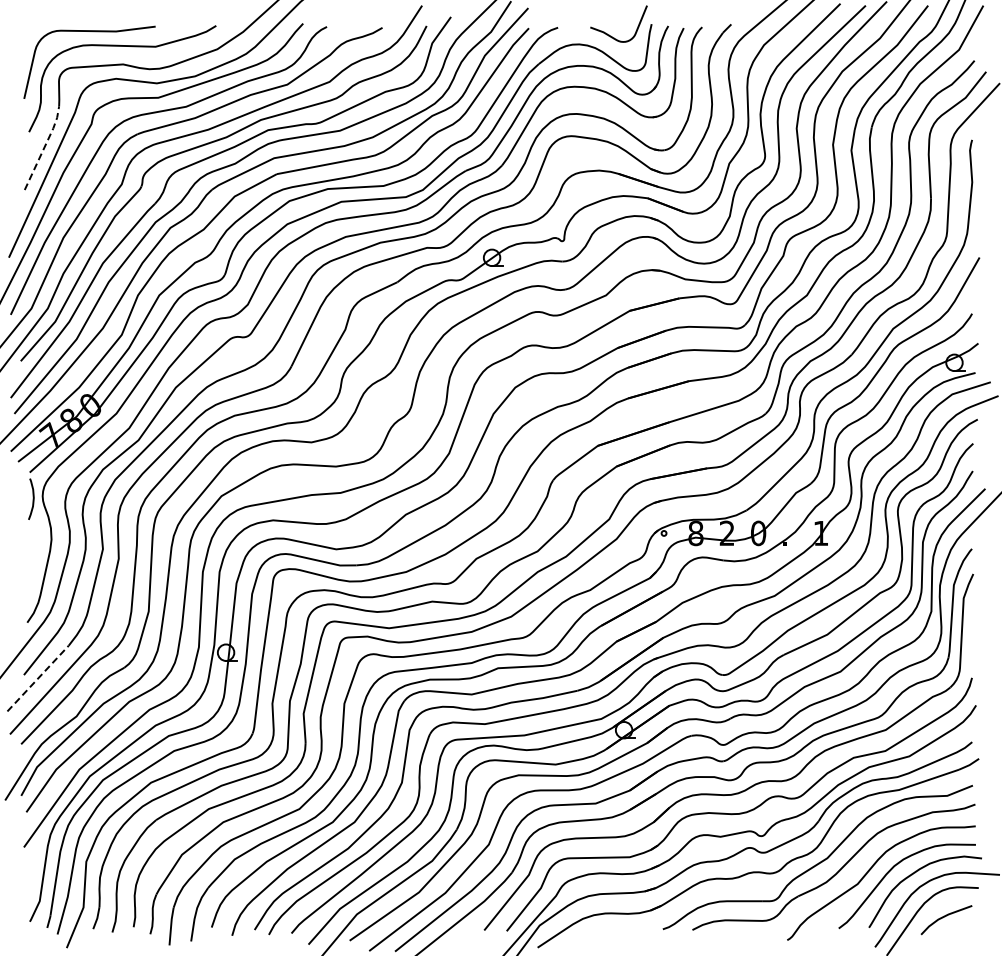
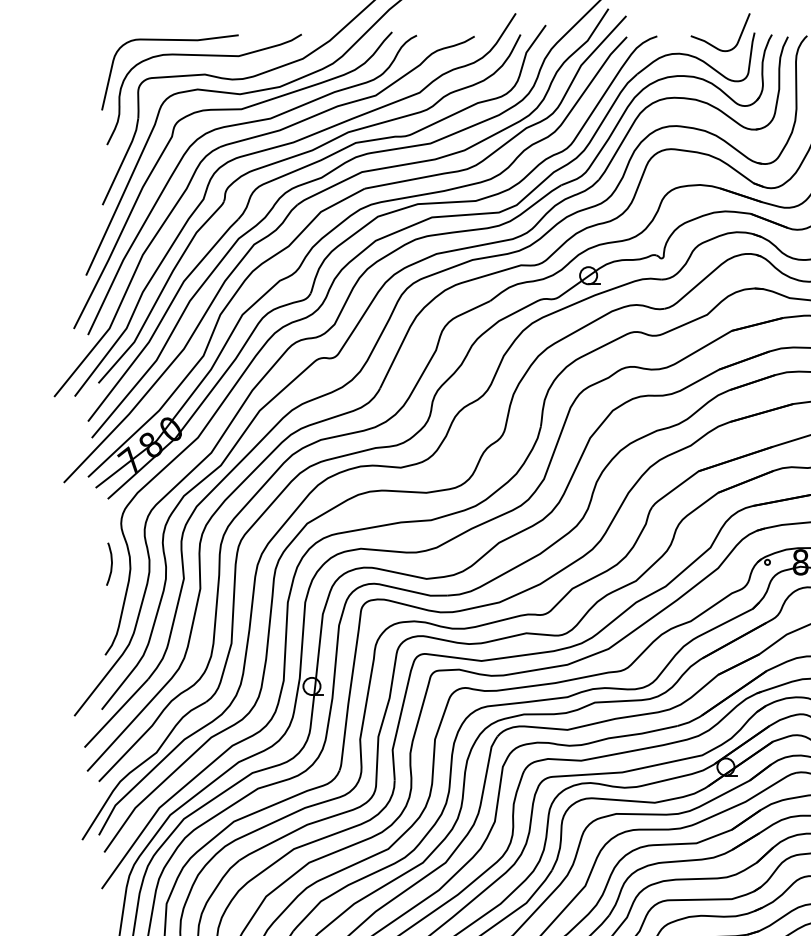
line: (44, 147) -> (123, 160), dashed -> solid
curve: (32, 498) -> (110, 563), moved
line: (38, 678) -> (116, 713), dashed -> solid

